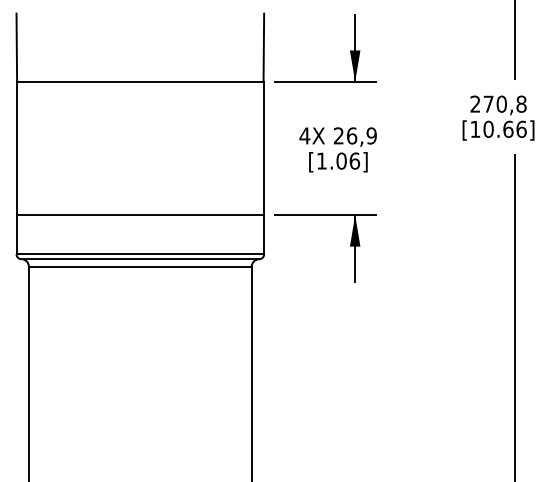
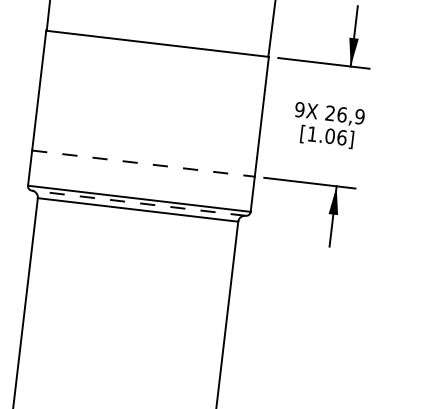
text: (304, 135) -> (299, 109), 4X -> 9X
line: (140, 215) -> (143, 163), solid -> dashed
line: (140, 259) -> (138, 203), solid -> dashed

